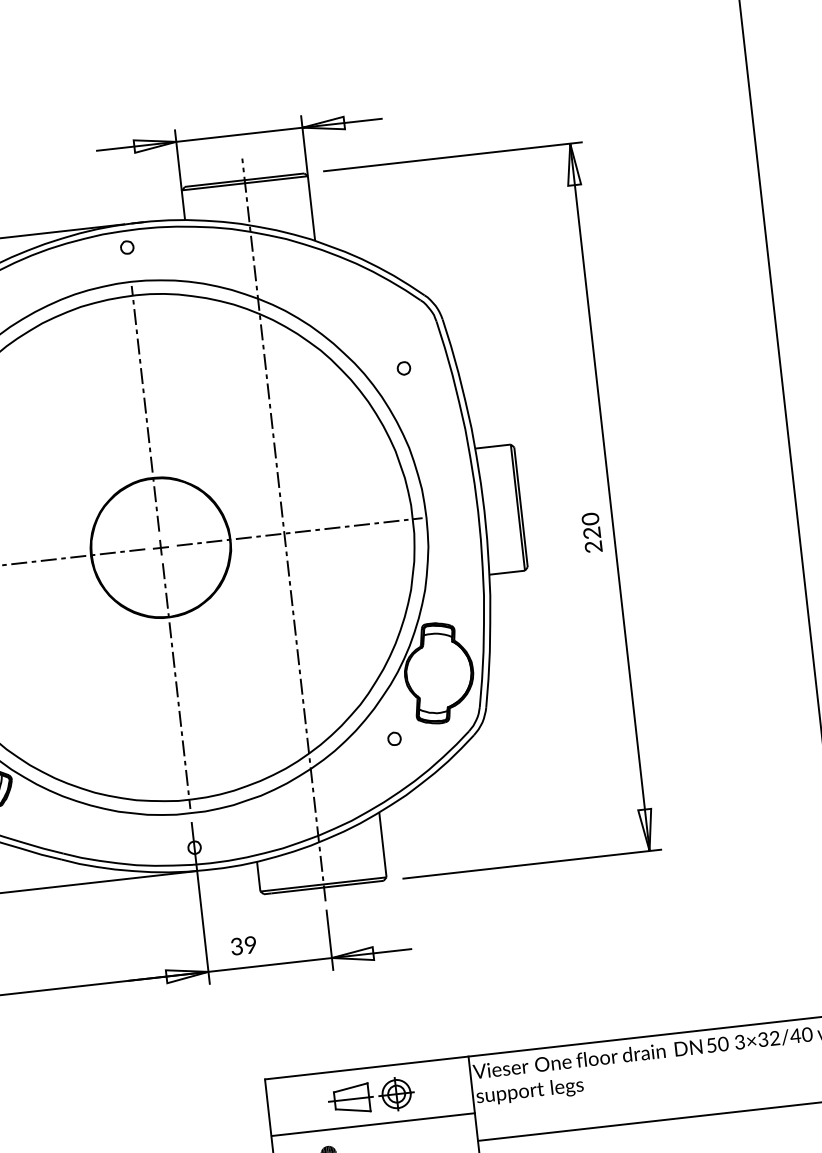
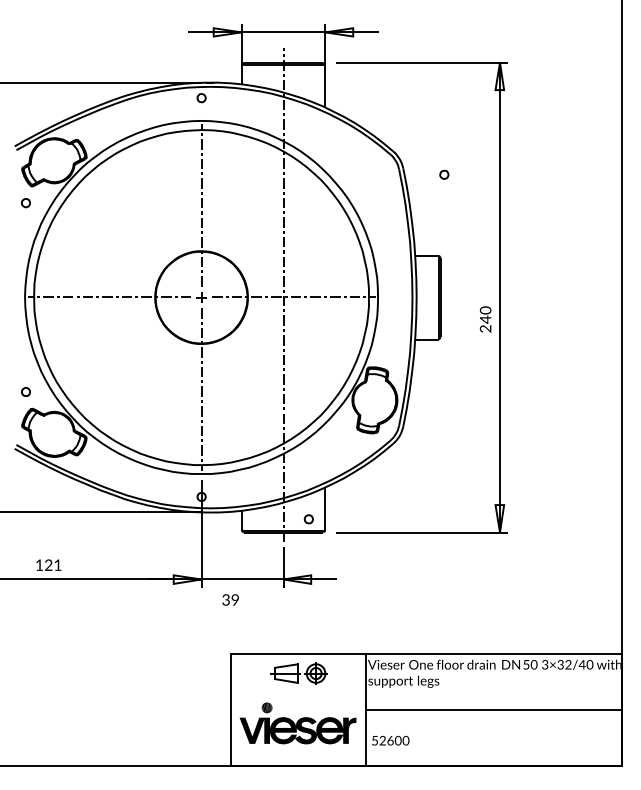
part: (404, 367) -> (444, 174), moved
text: (591, 532) -> (485, 319), 220 -> 240
part: (394, 739) -> (308, 519), moved
text: (243, 945) -> (230, 599), moved
line: (373, 1124) -> (298, 691), removed

